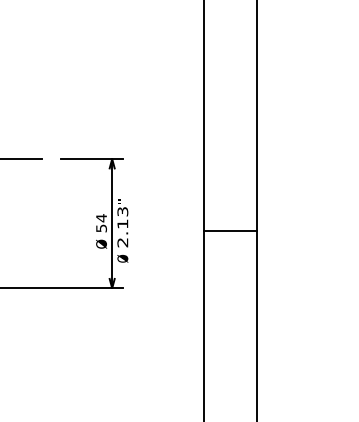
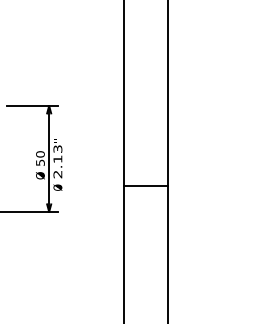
text: (101, 218) -> (40, 154), 54 -> 50
line: (229, 231) -> (145, 186), moved

